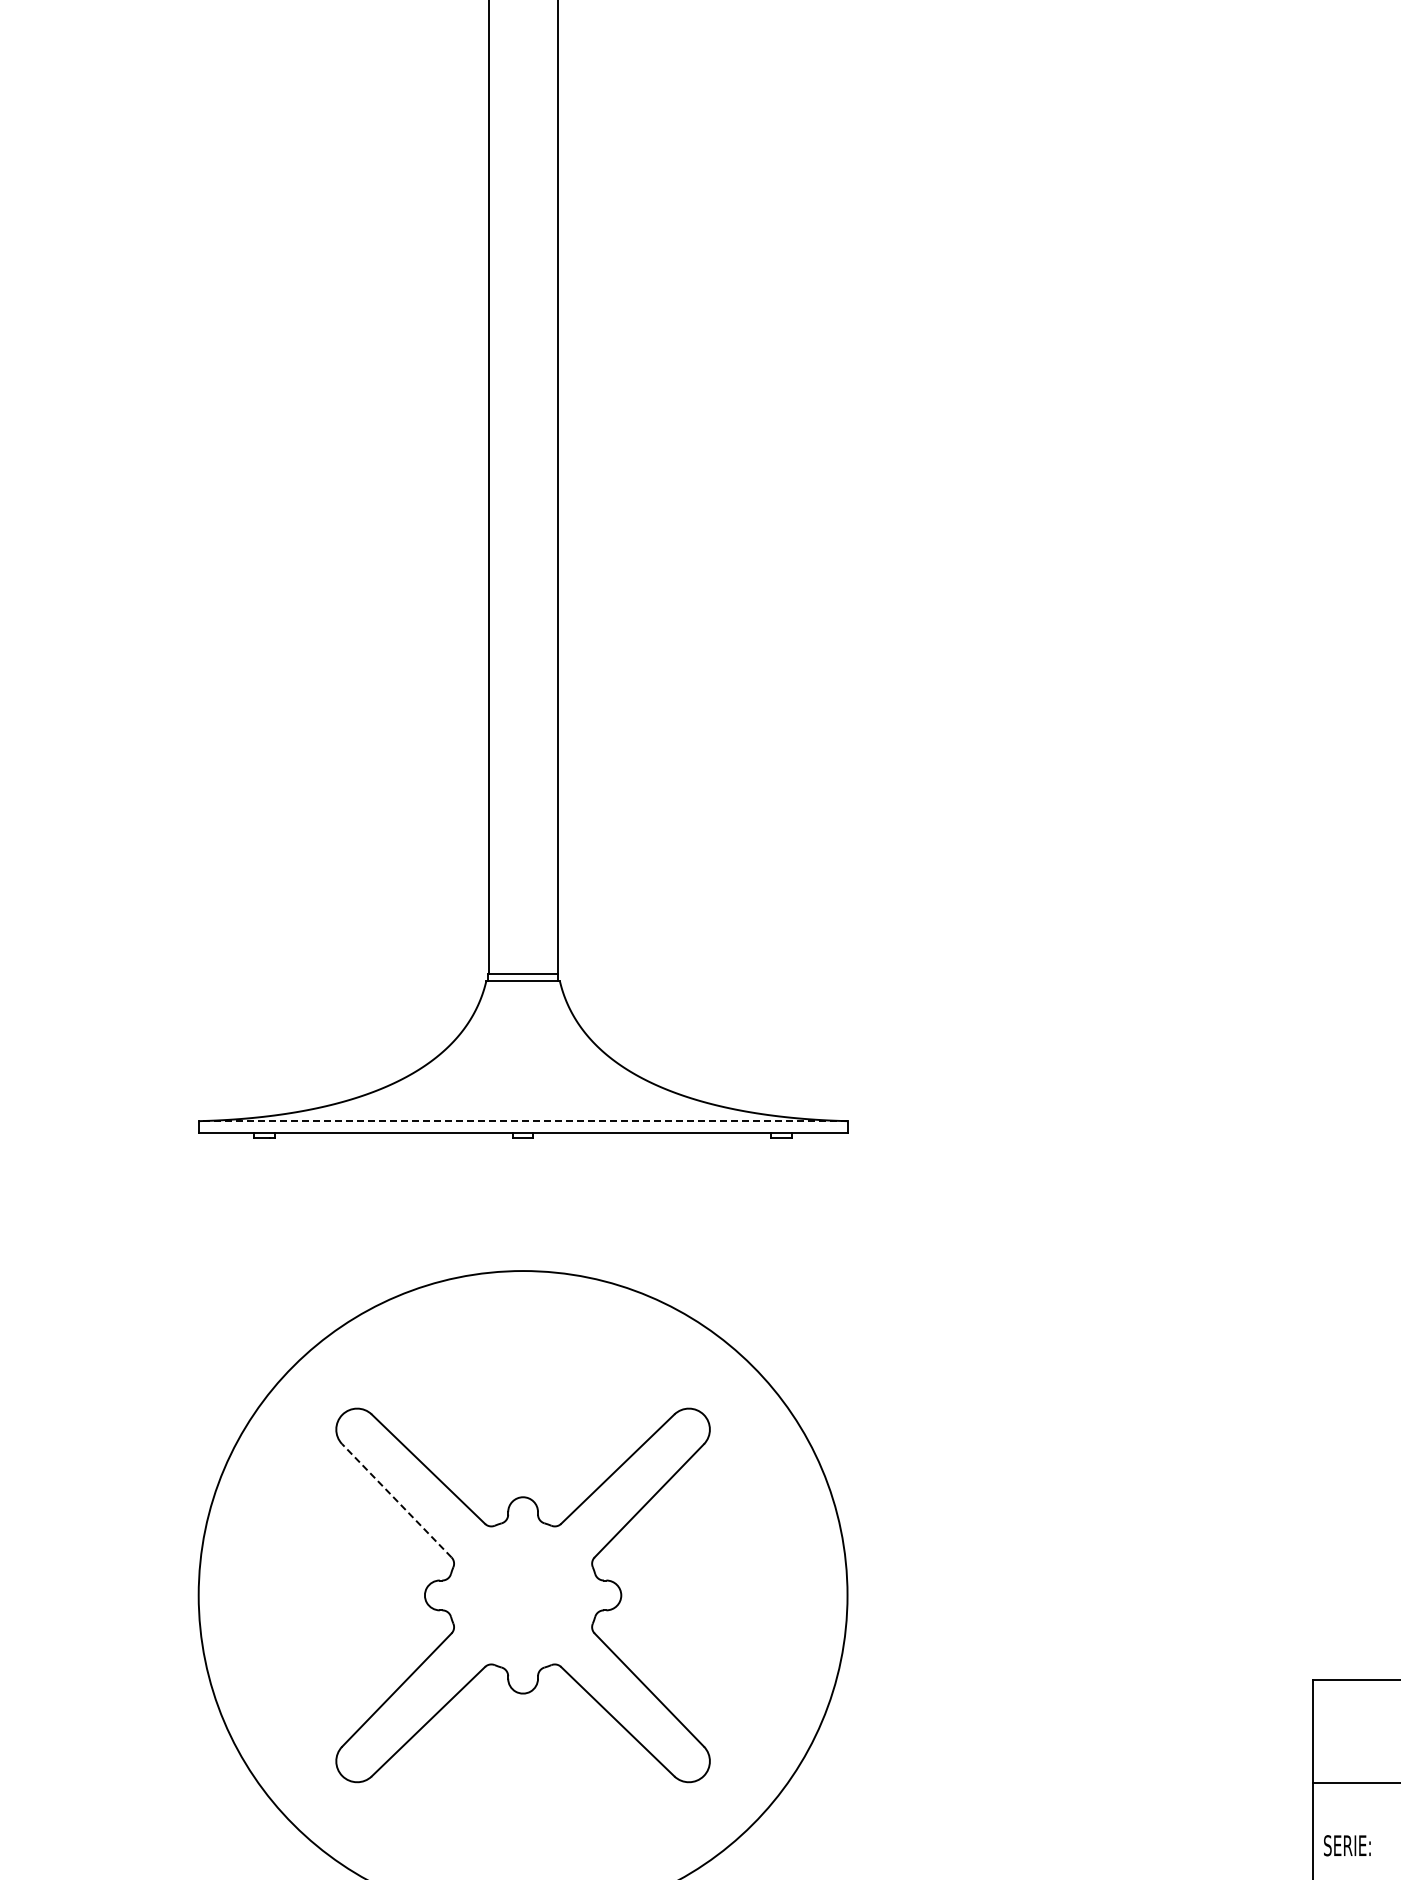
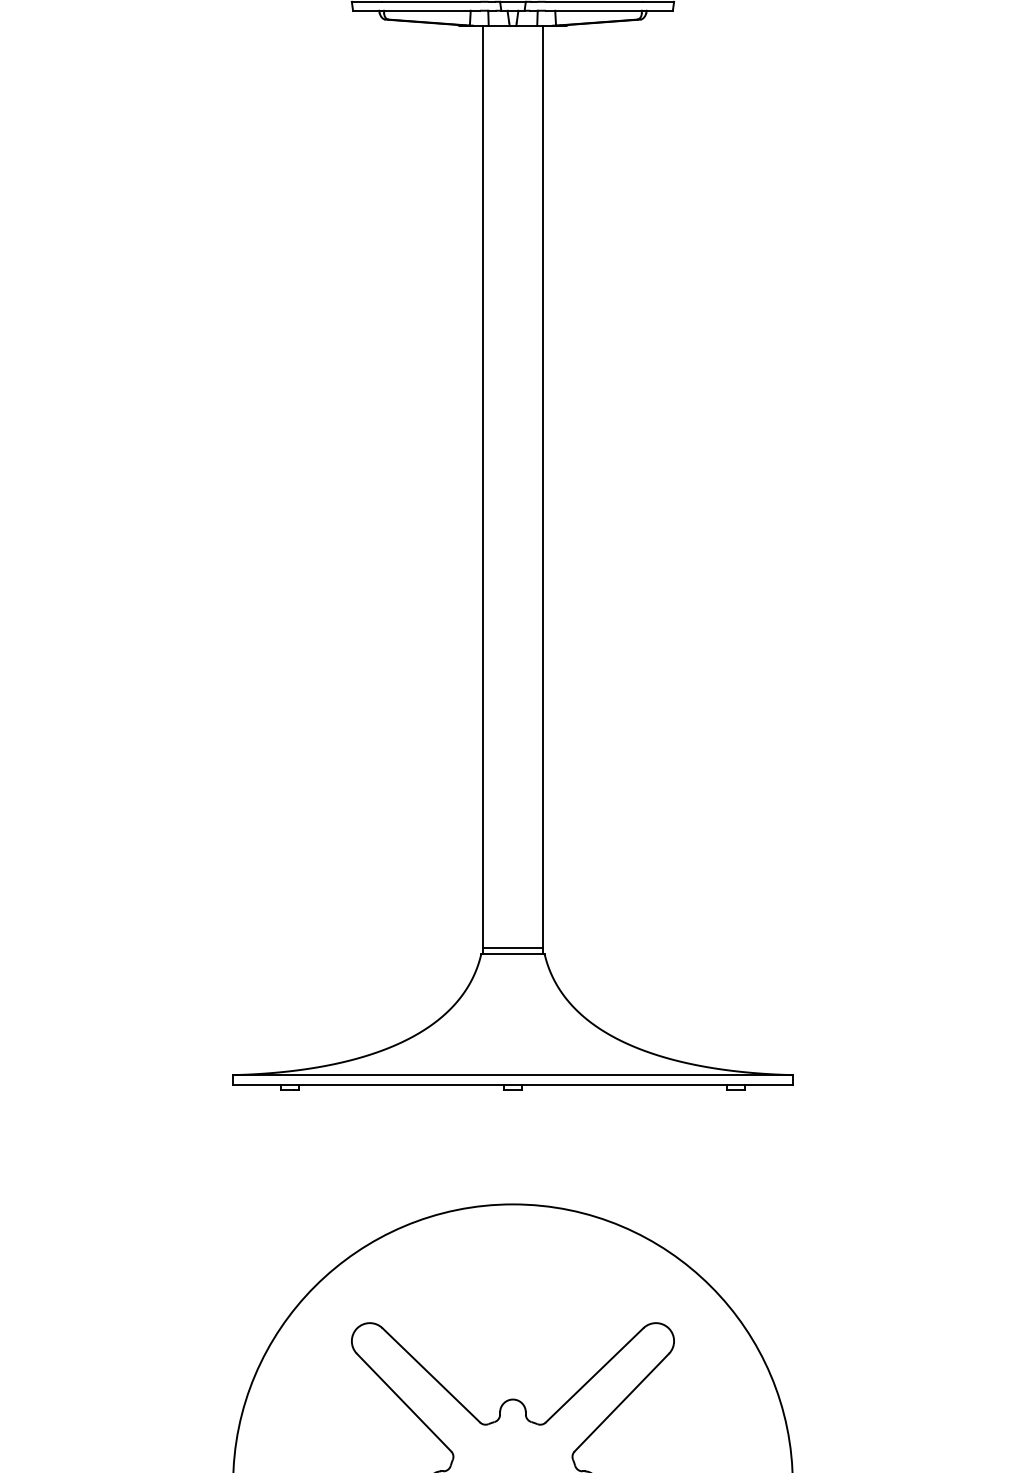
line: (522, 1121) -> (512, 1075), dashed -> solid
line: (396, 1500) -> (403, 1402), dashed -> solid

